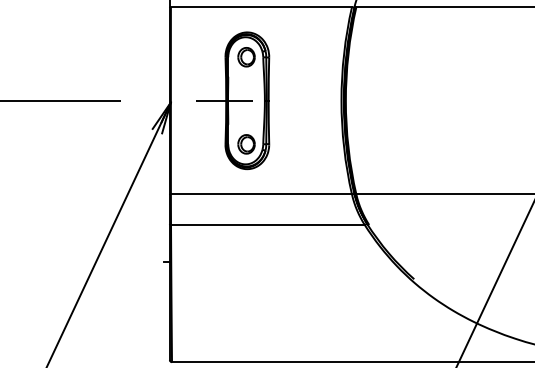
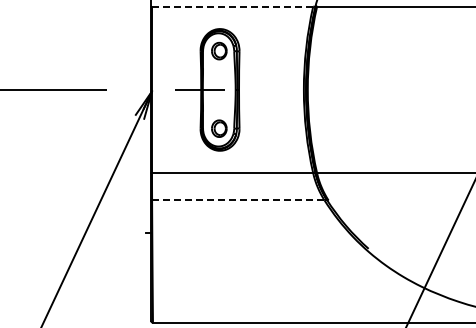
line: (261, 7) -> (232, 6), solid -> dashed
line: (268, 224) -> (238, 200), solid -> dashed

